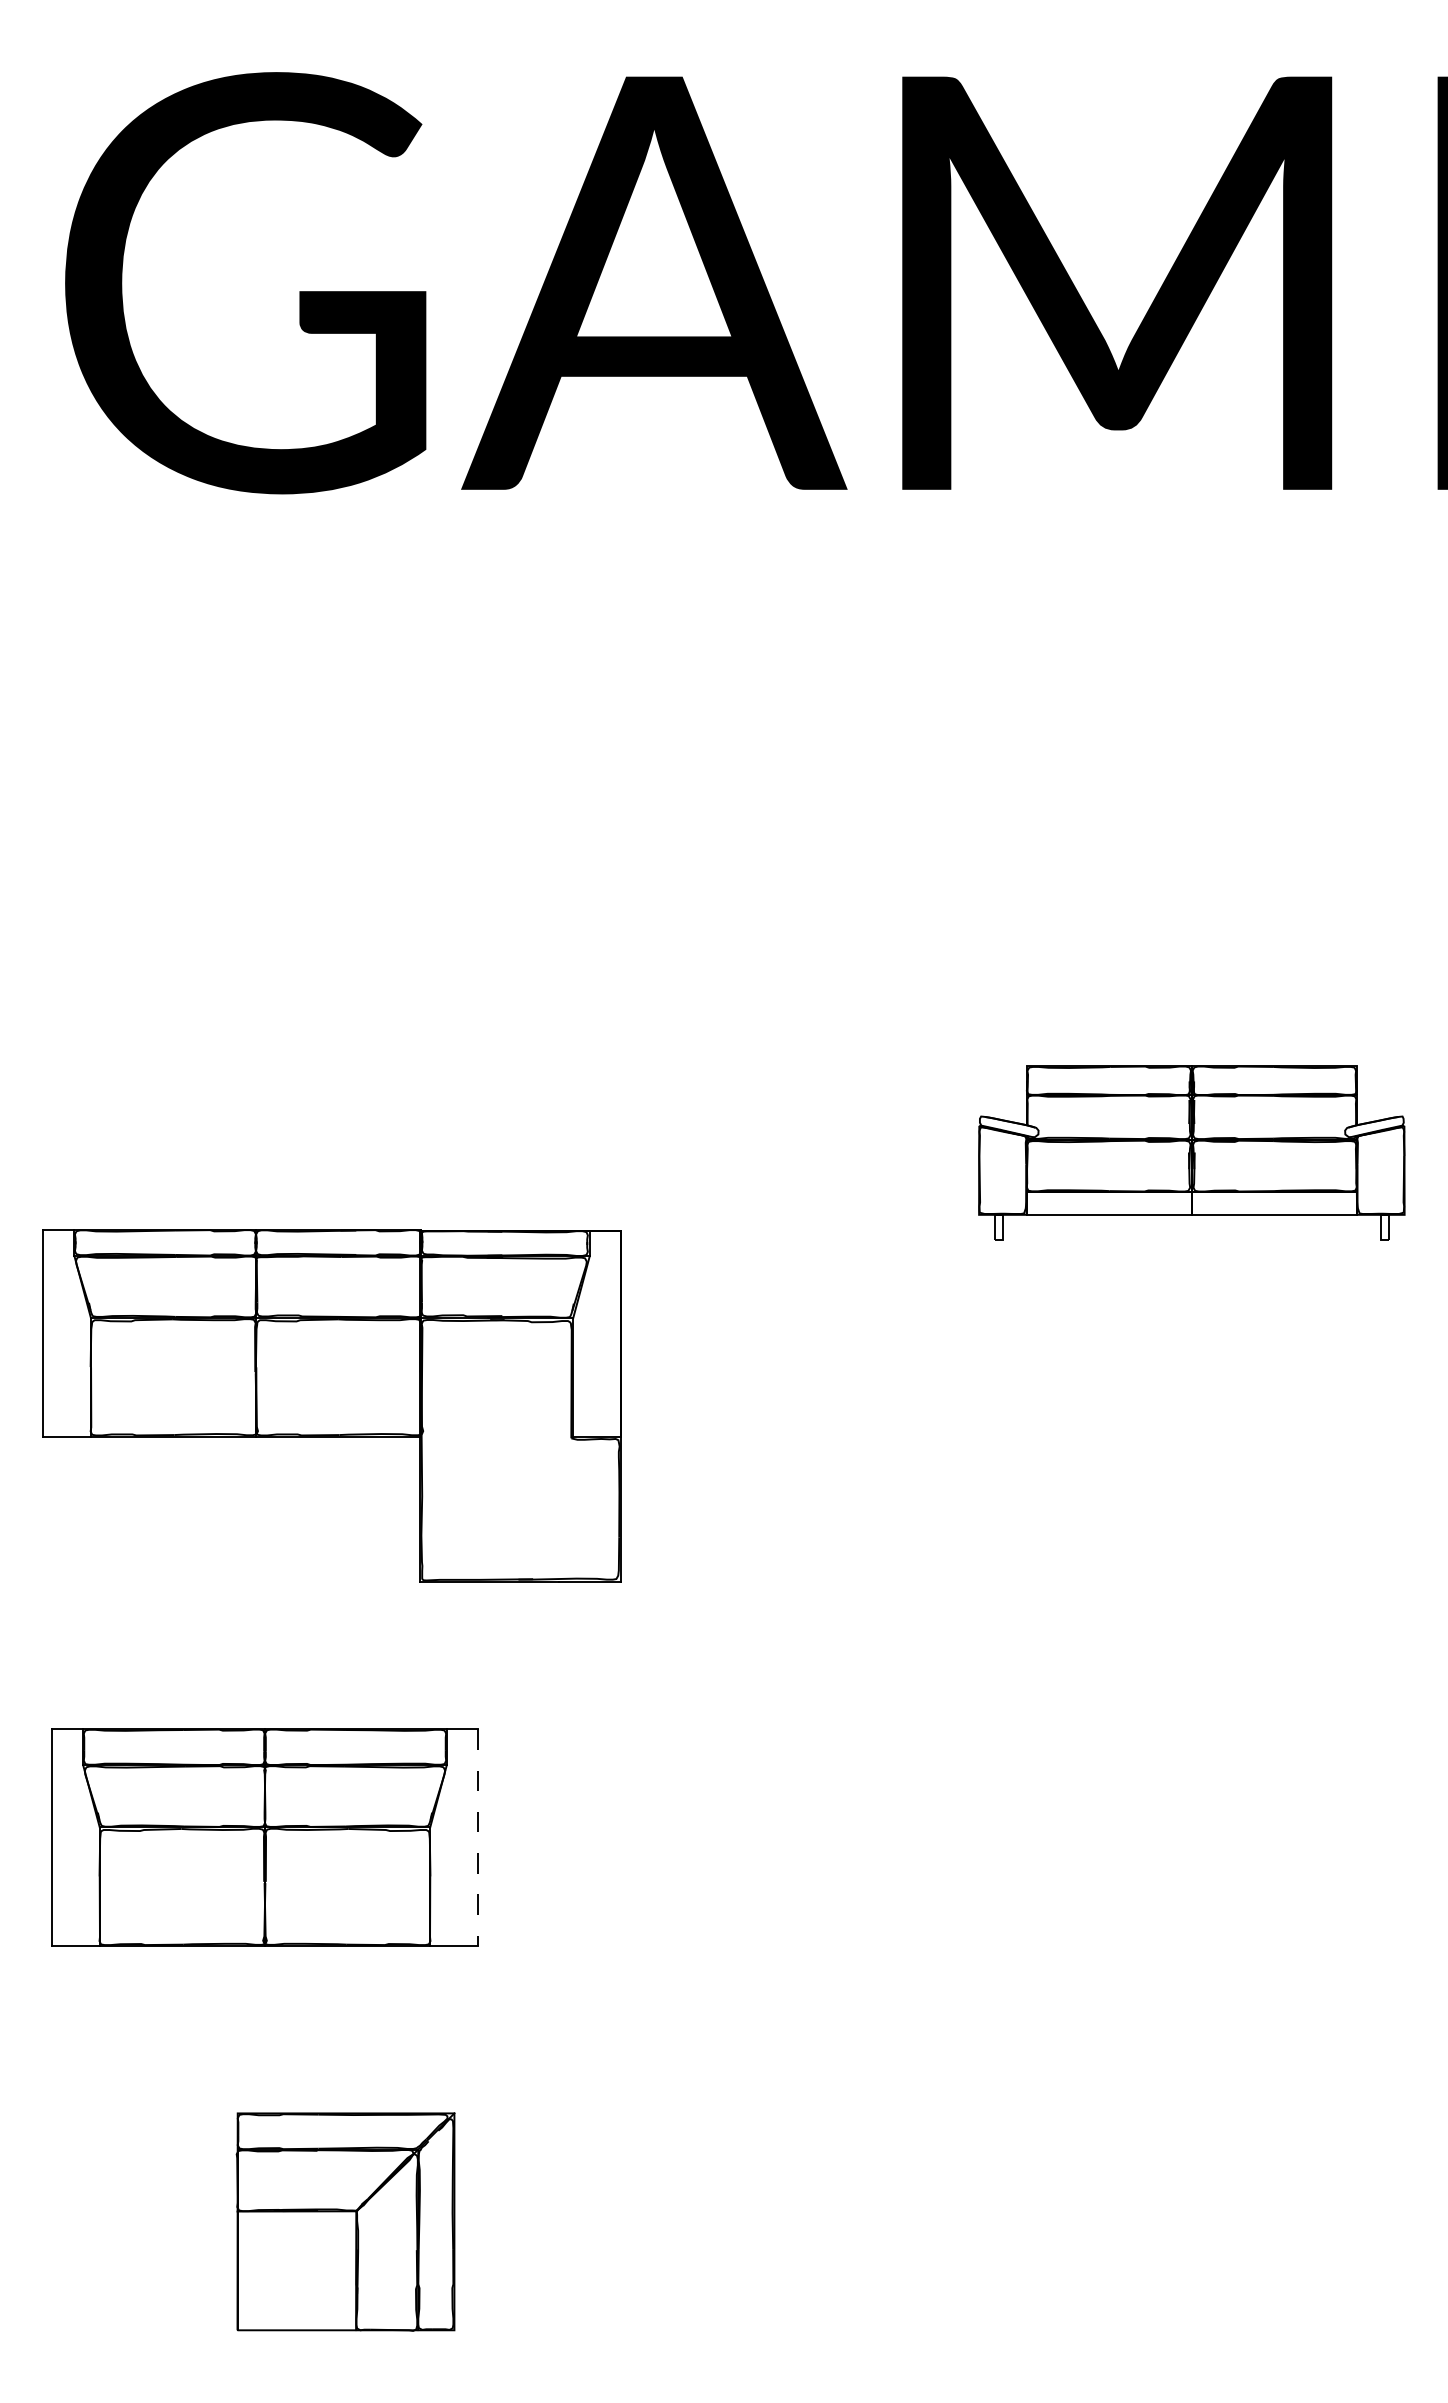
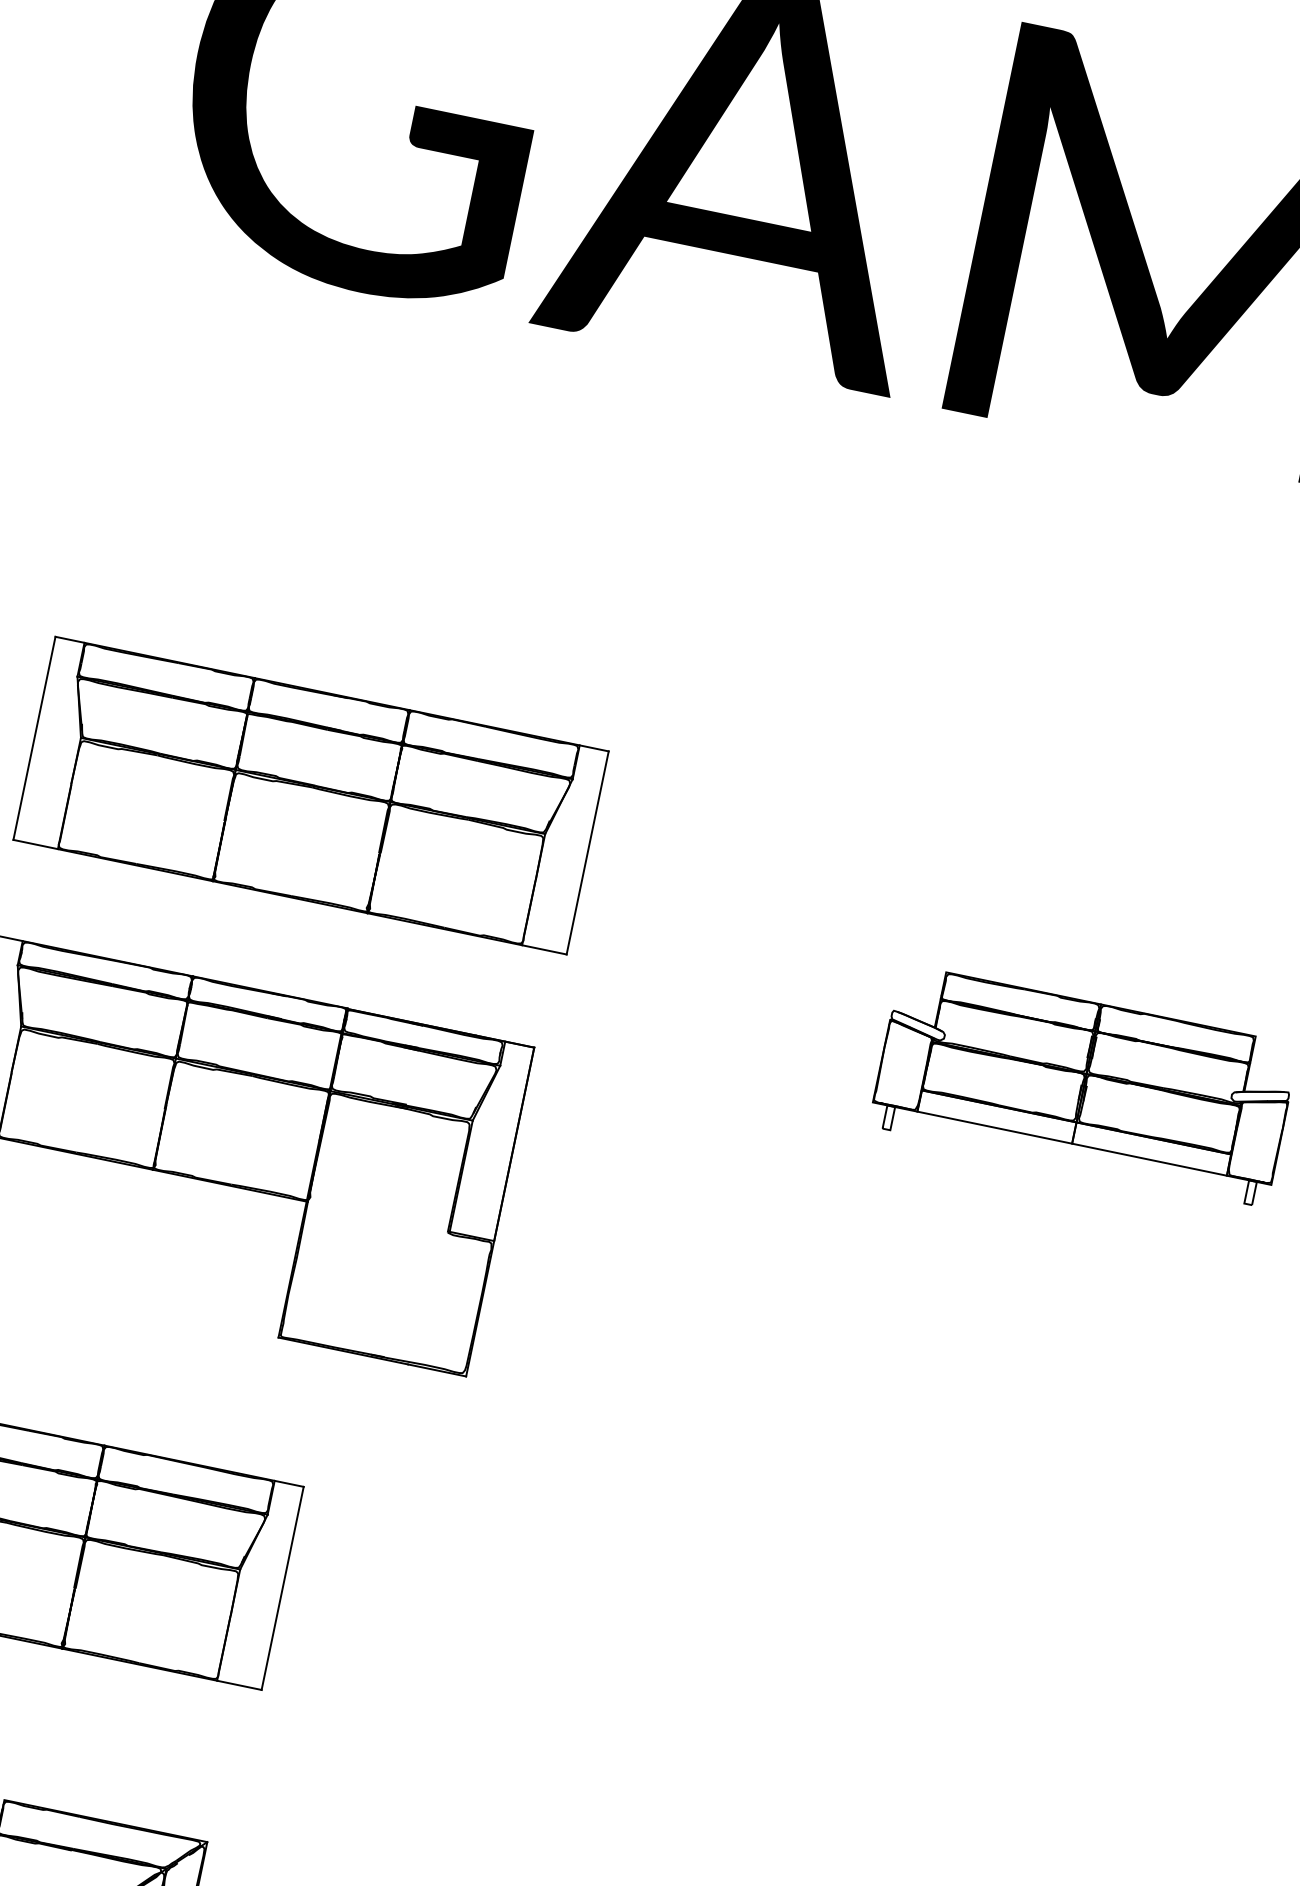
part: (338, 1019) -> (310, 795), added
line: (477, 1838) -> (282, 1589), dashed -> solid

